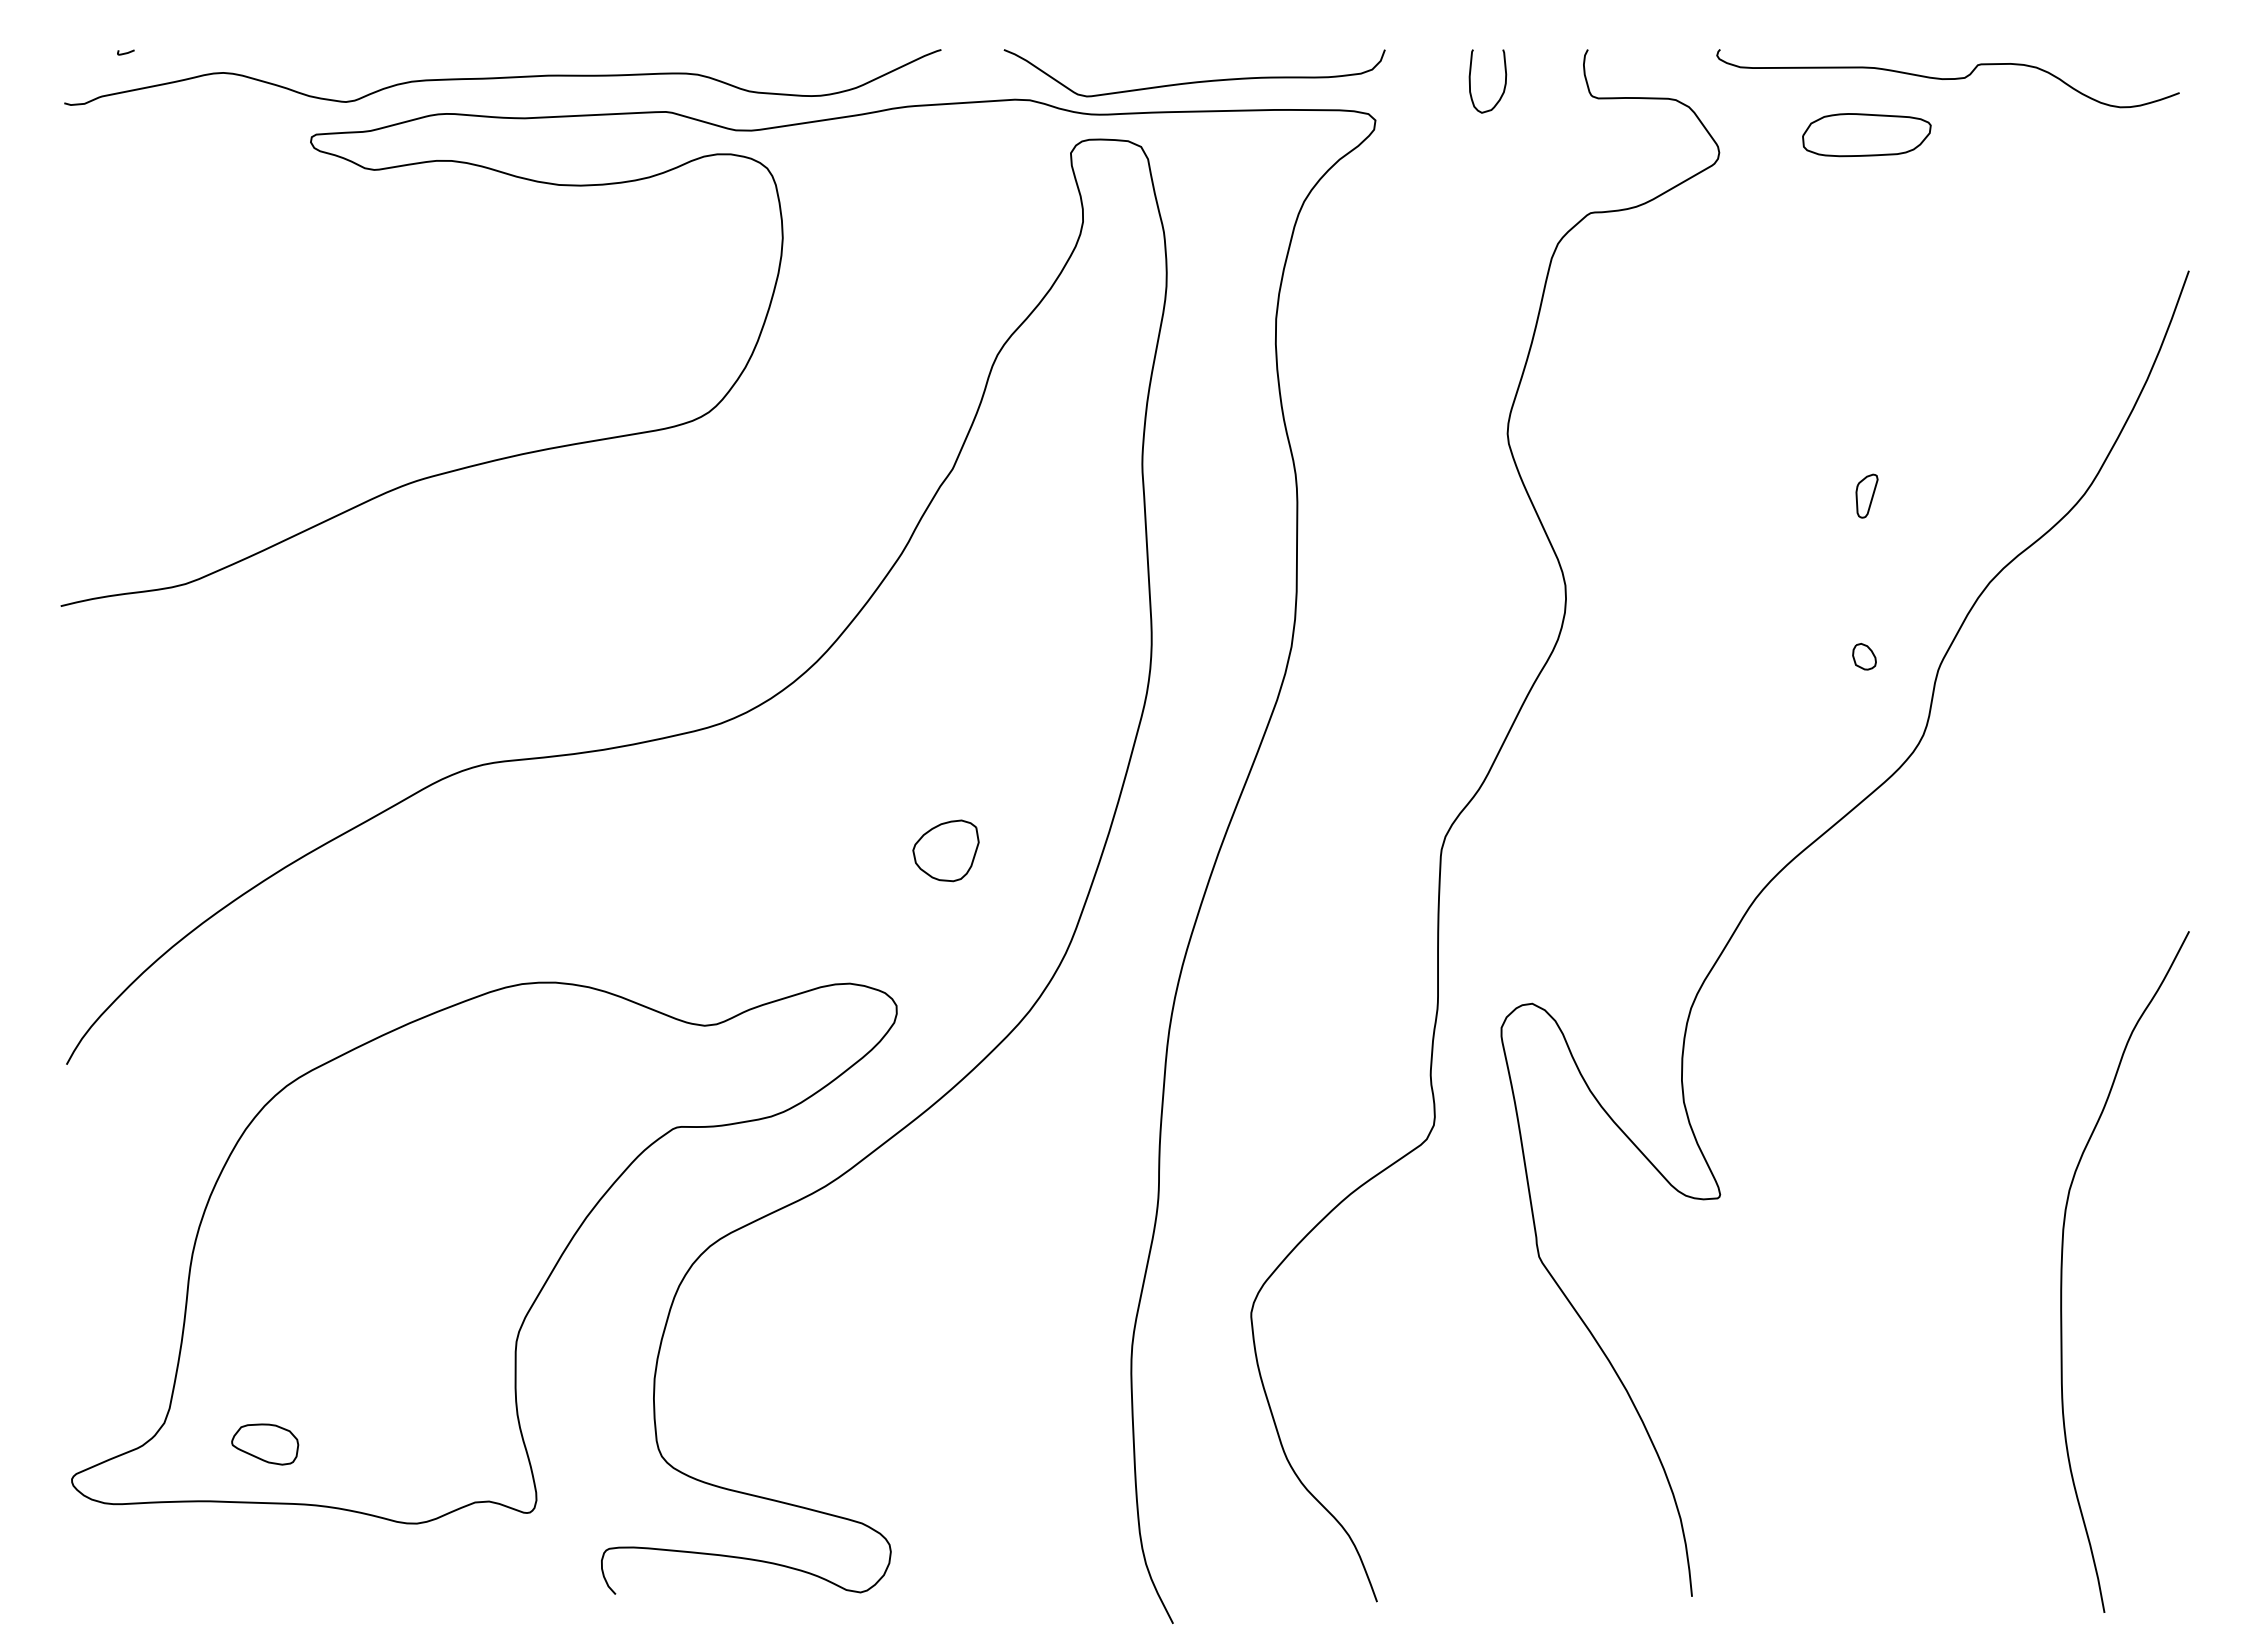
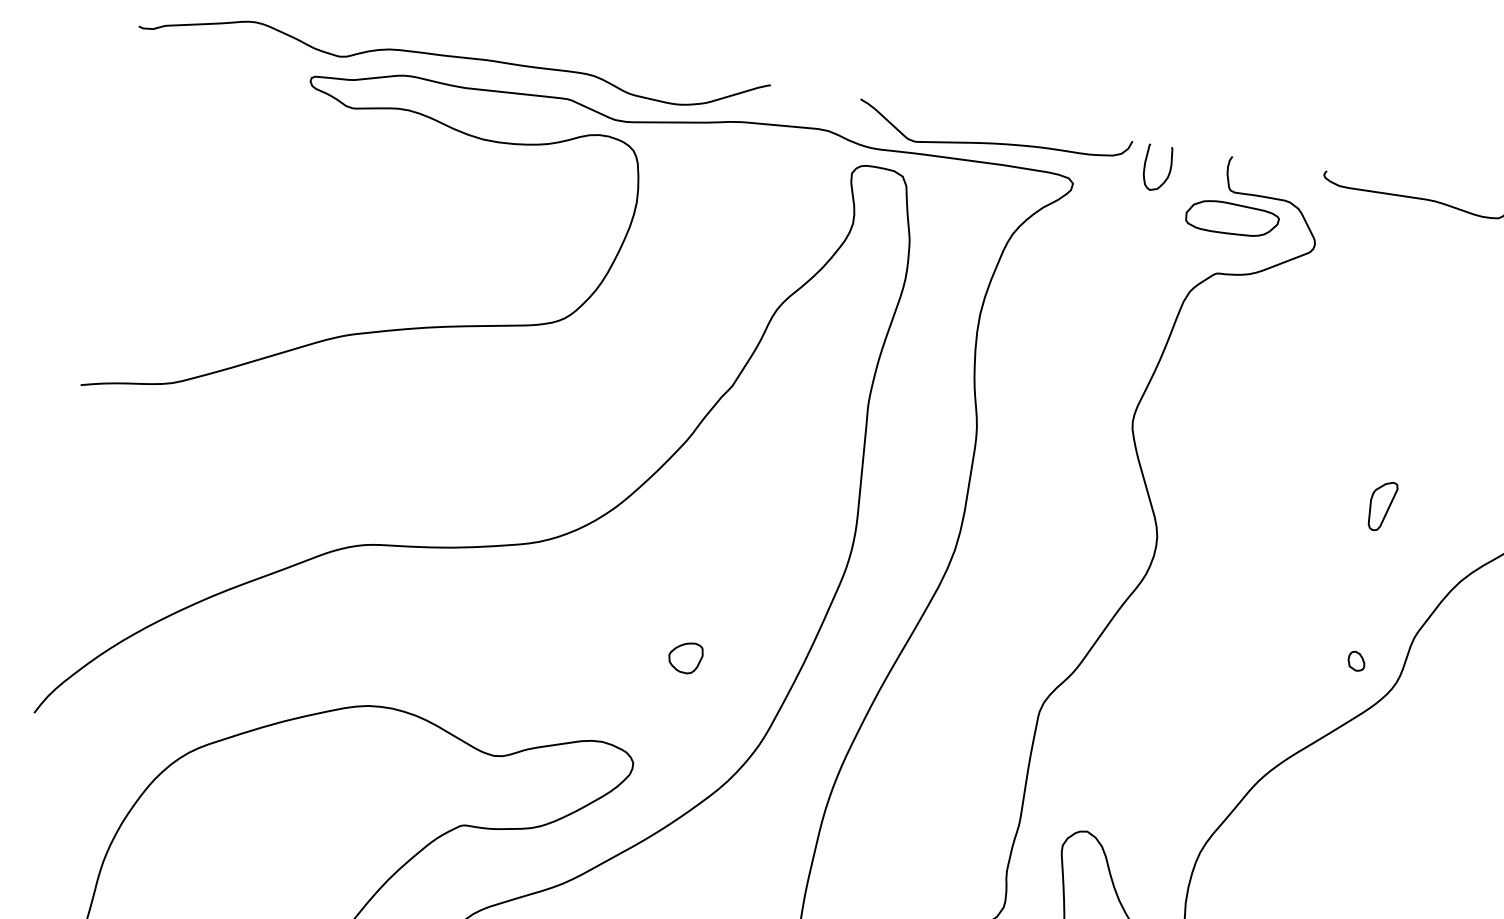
curve: (1194, 81) -> (993, 142), moved
part: (1866, 135) -> (1232, 219), moved
part: (1866, 495) -> (1382, 505), size x1.6
part: (1864, 656) -> (1356, 661), moved
part: (945, 850) -> (685, 657), size x0.7

